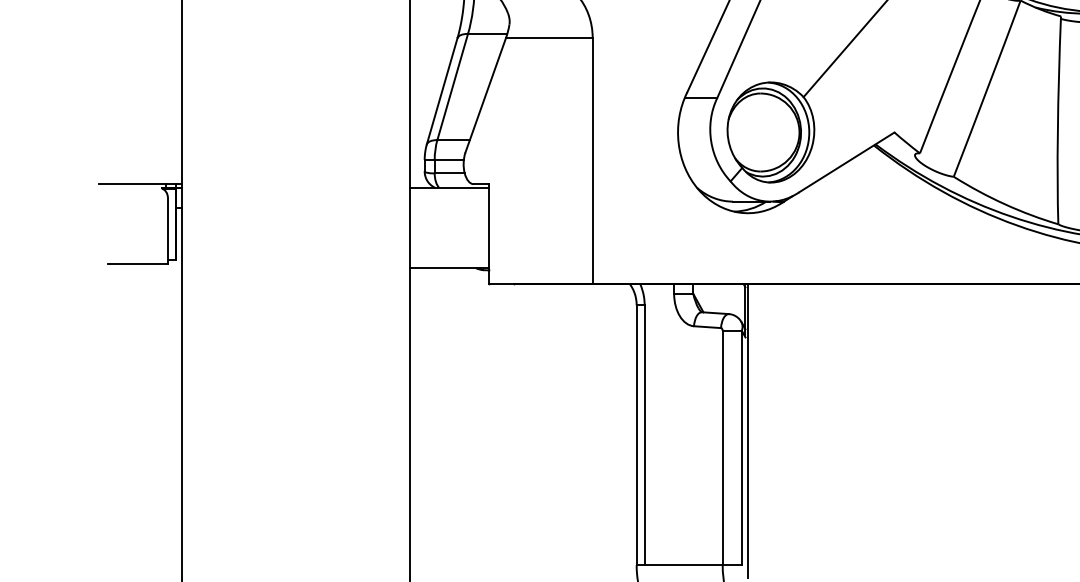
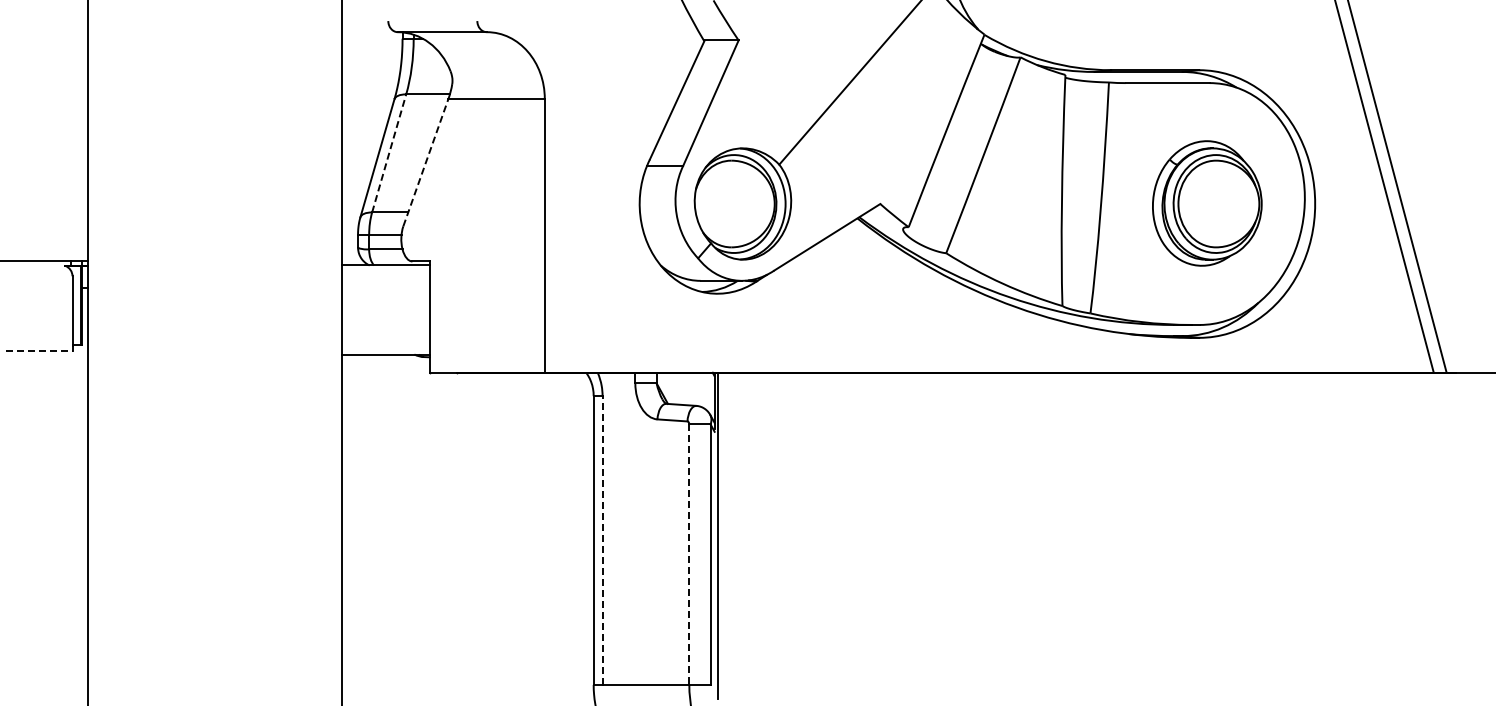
line: (453, 86) -> (389, 152), solid -> dashed
line: (485, 95) -> (425, 162), solid -> dashed
line: (138, 264) -> (39, 350), solid -> dashed
line: (644, 435) -> (602, 540), solid -> dashed
line: (722, 448) -> (689, 555), solid -> dashed

